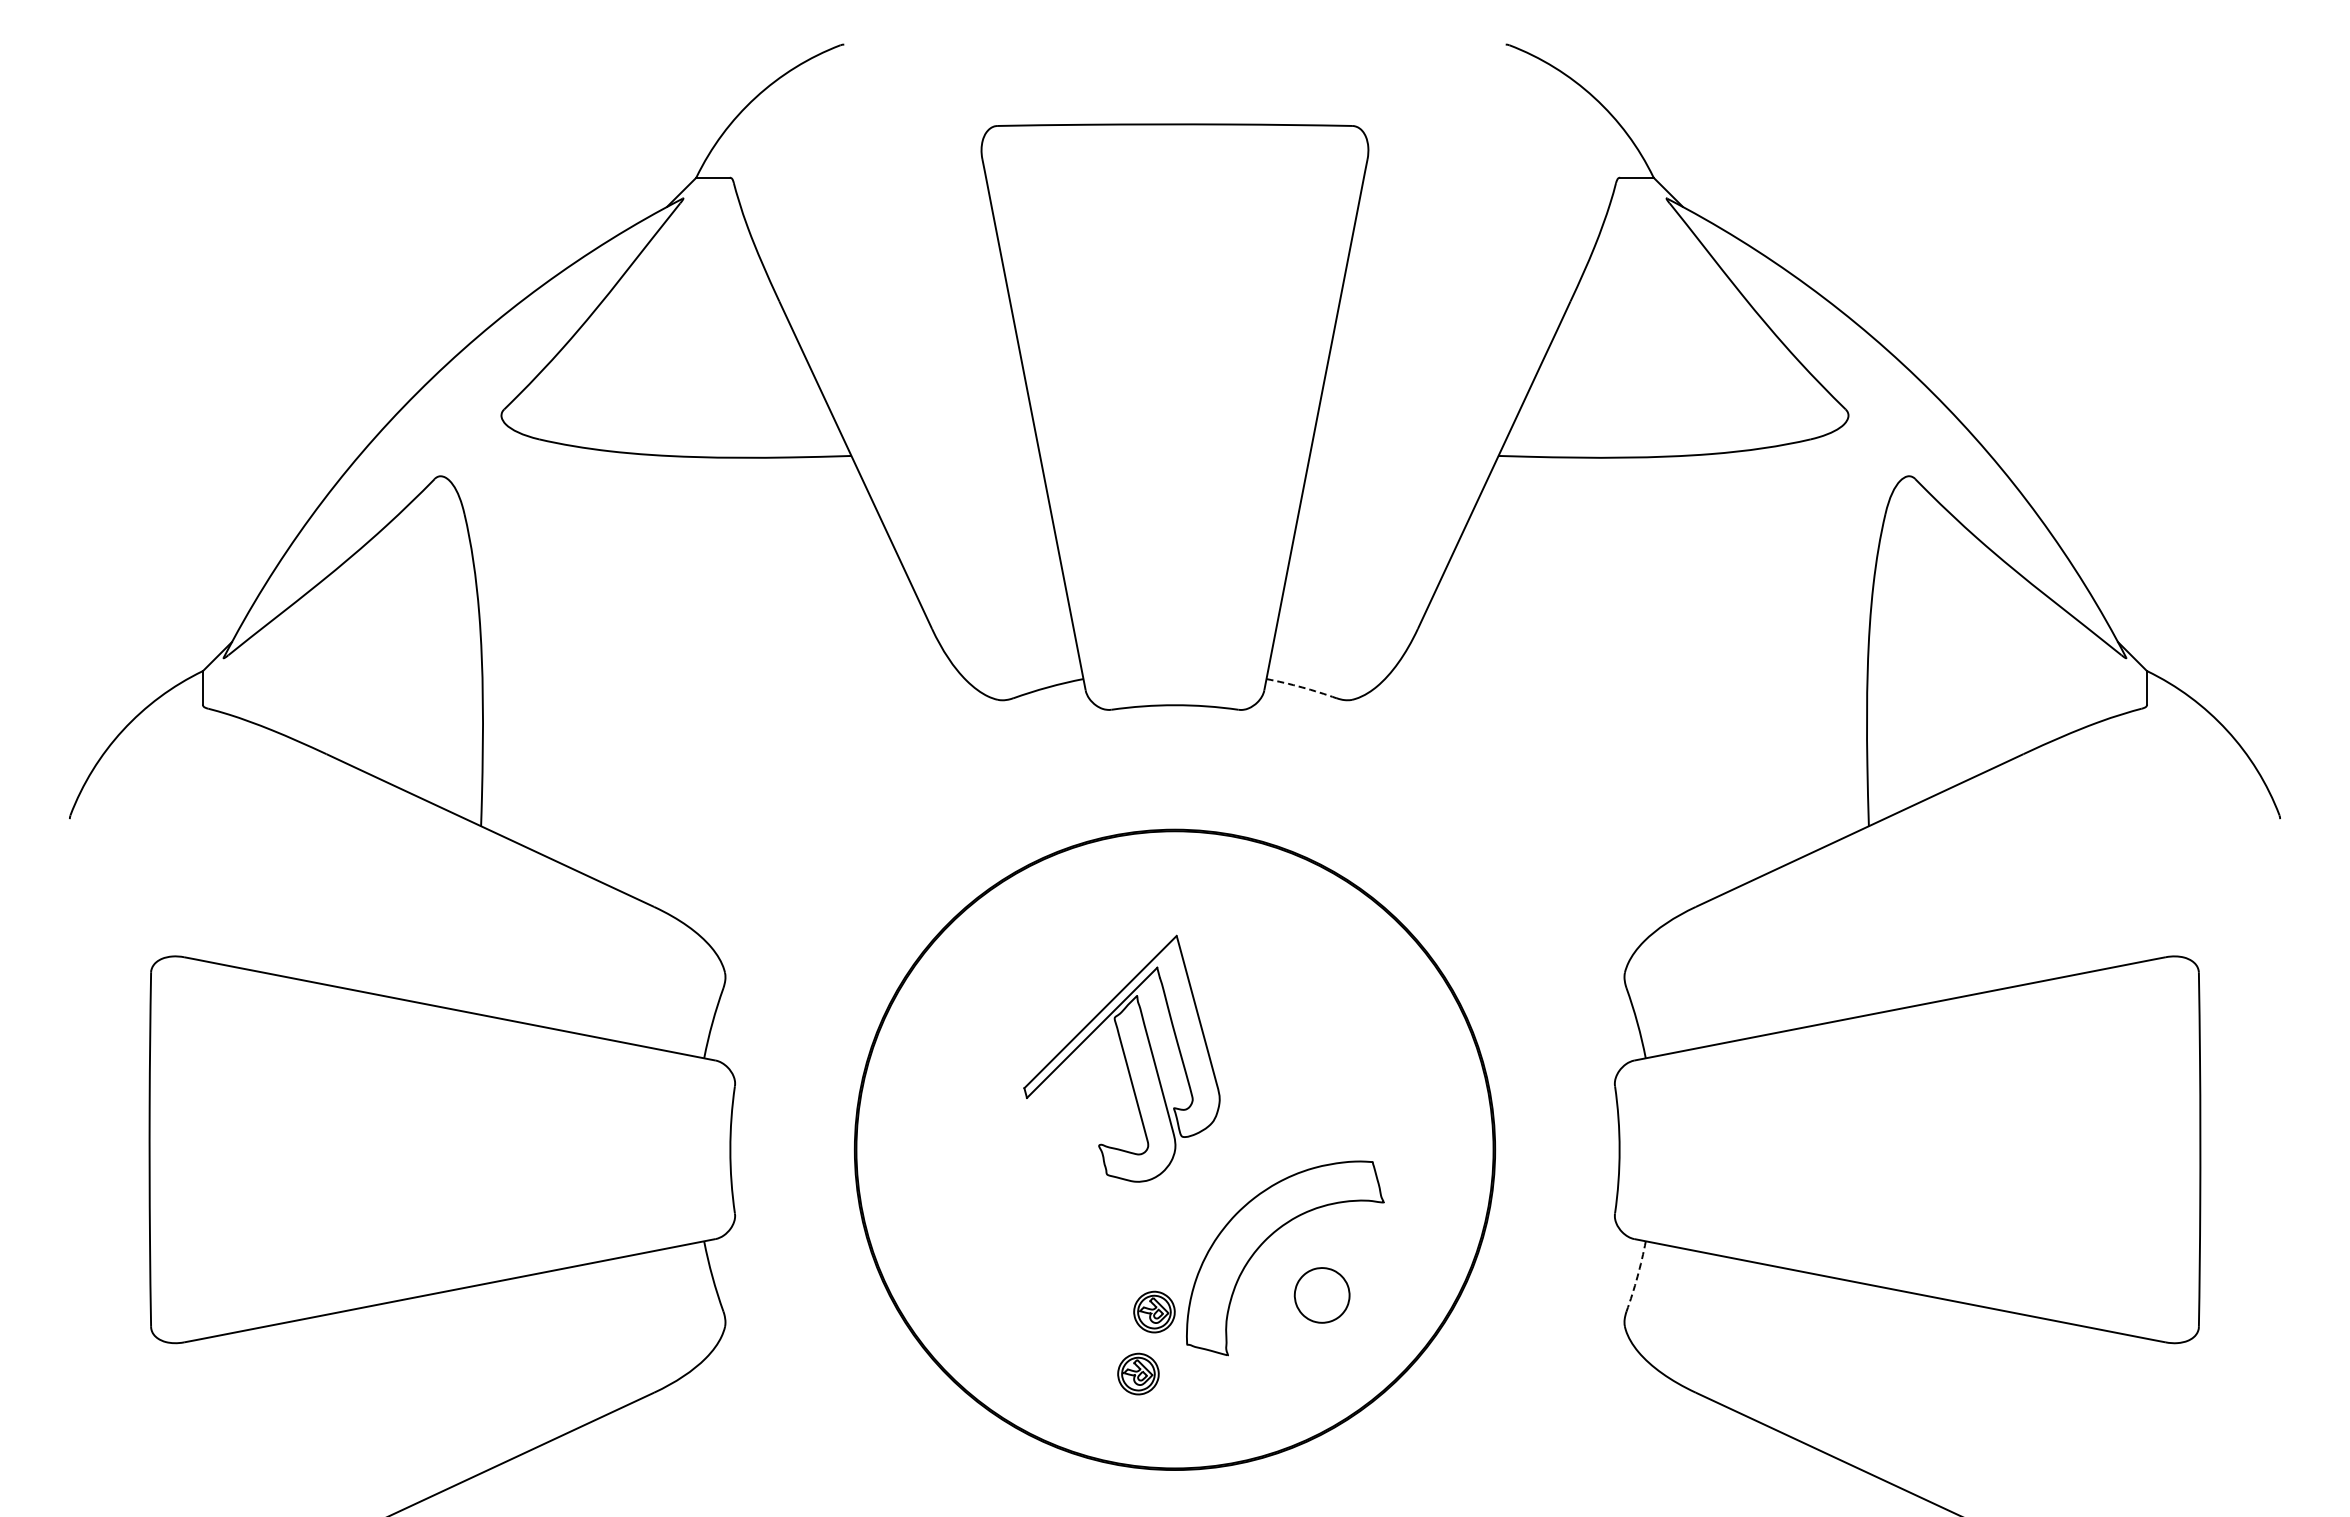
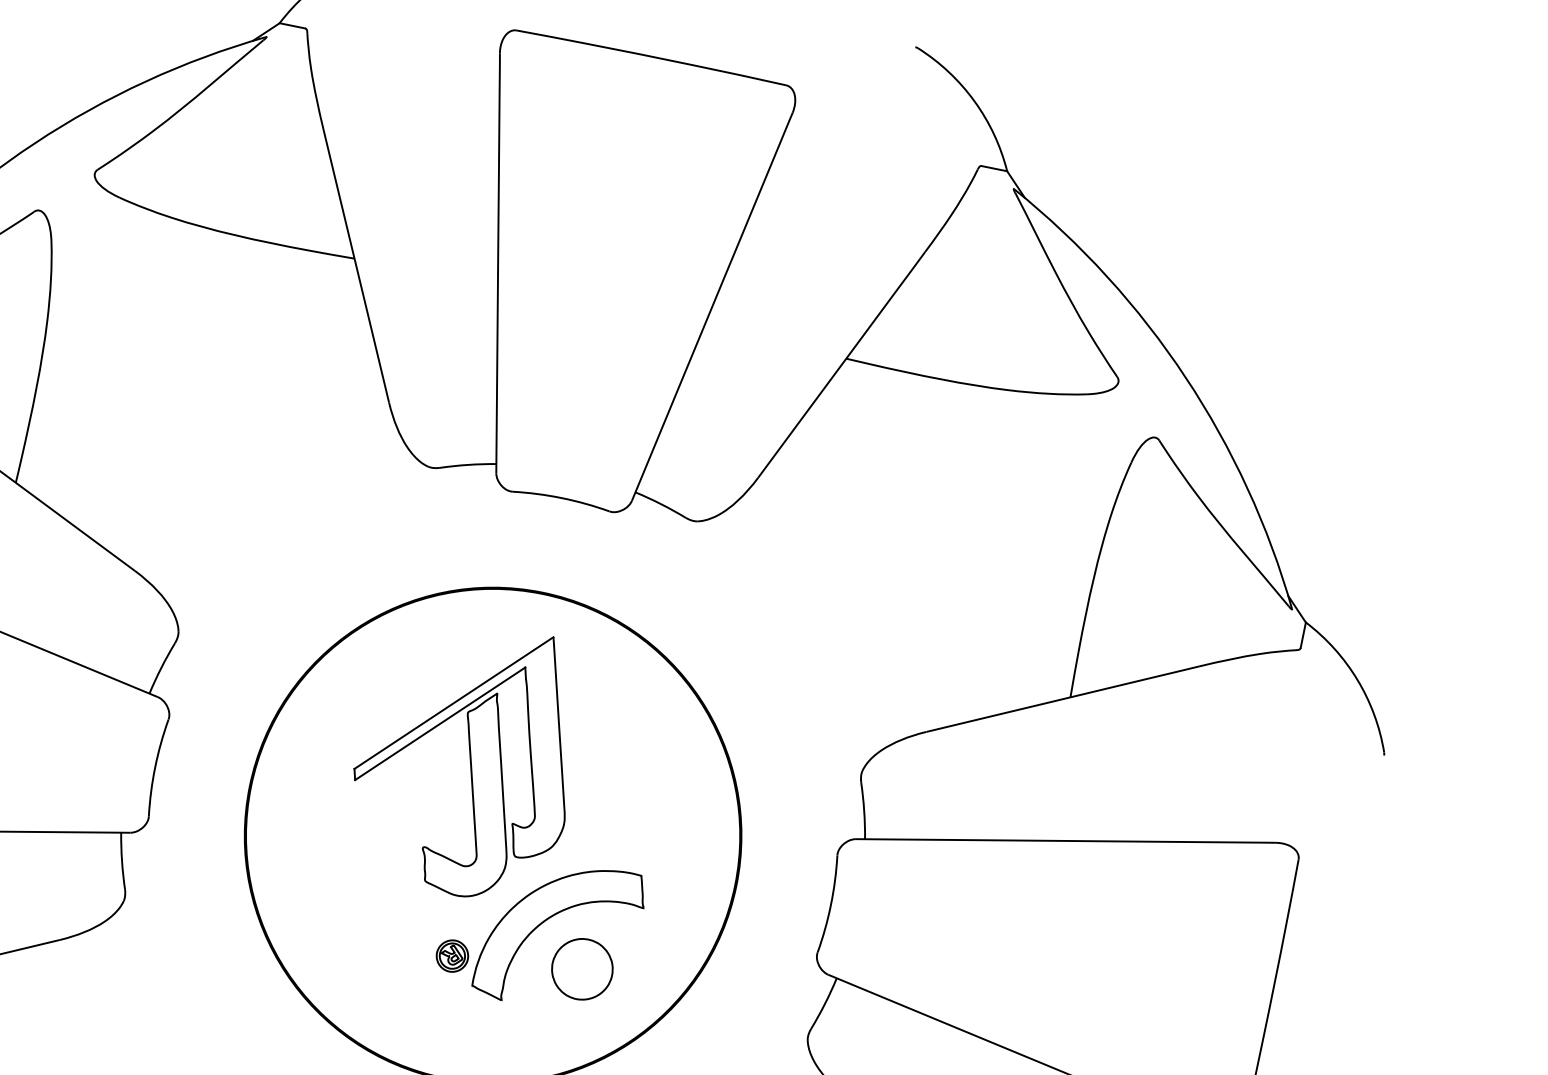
arc: (1302, 687) -> (661, 504), dashed -> solid
part: (1121, 1058) -> (466, 758), size x1.43
arc: (1637, 1276) -> (825, 1003), dashed -> solid
part: (1322, 1295) -> (582, 969), size x1.43
part: (1138, 1373) -> (430, 1000), removed

